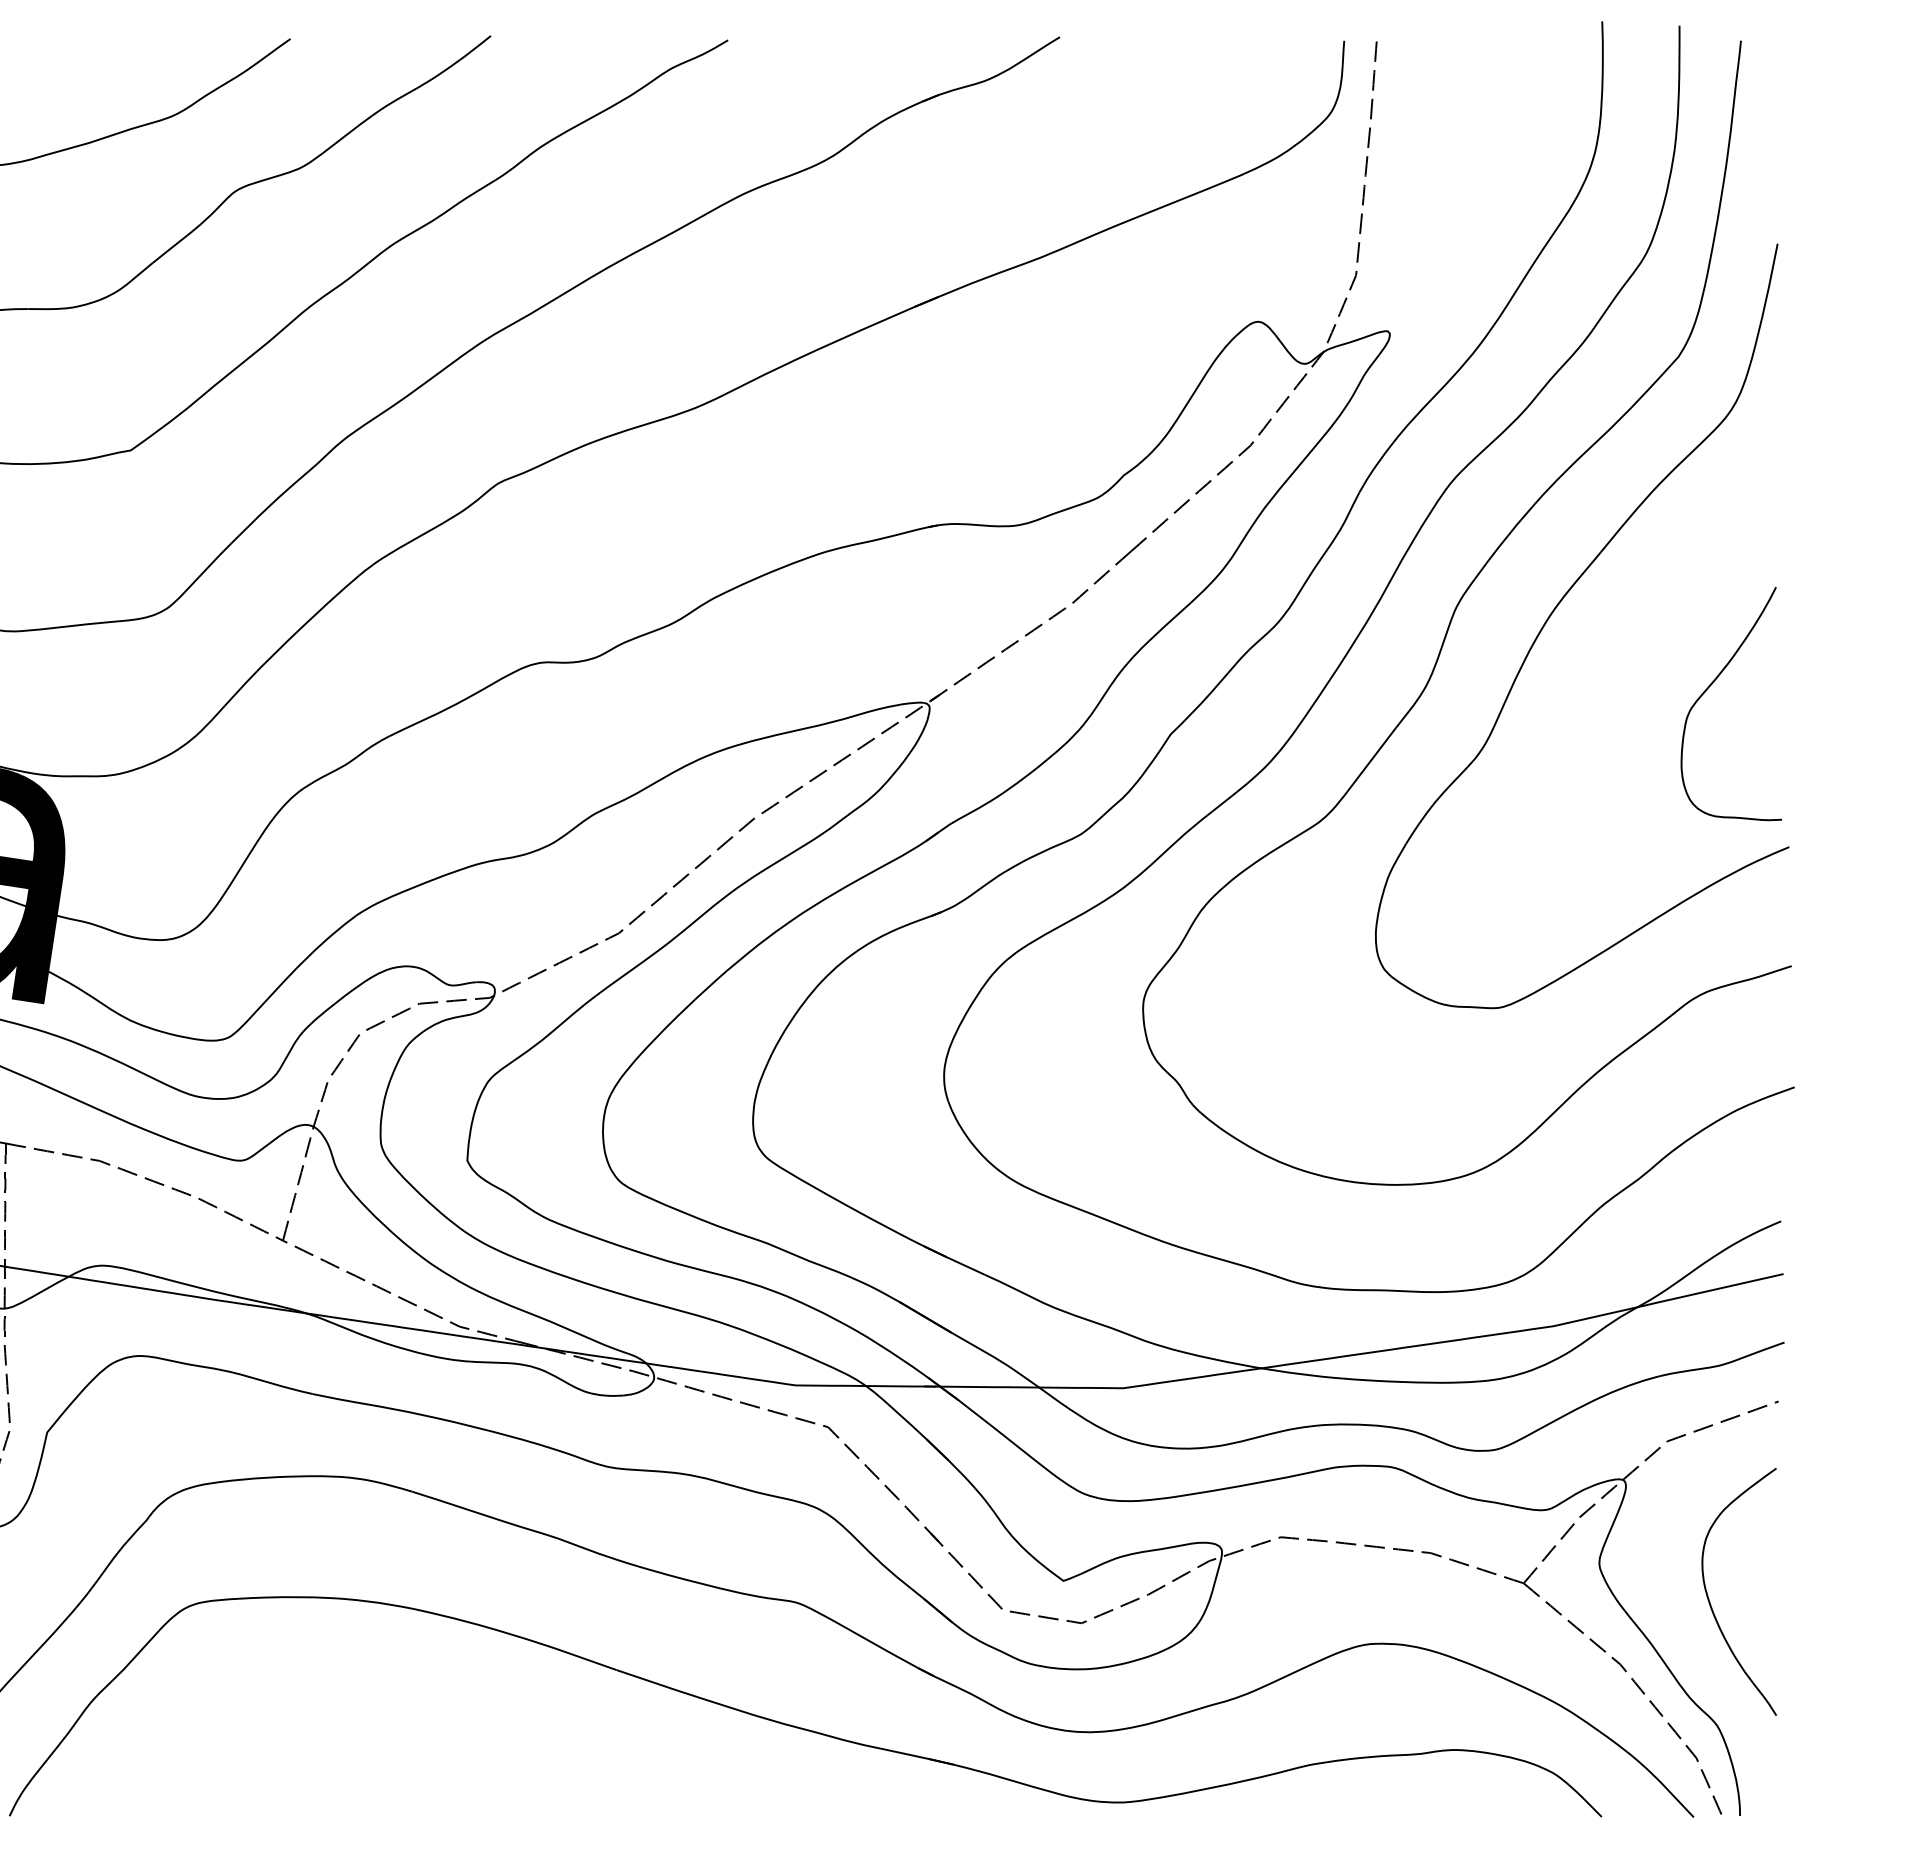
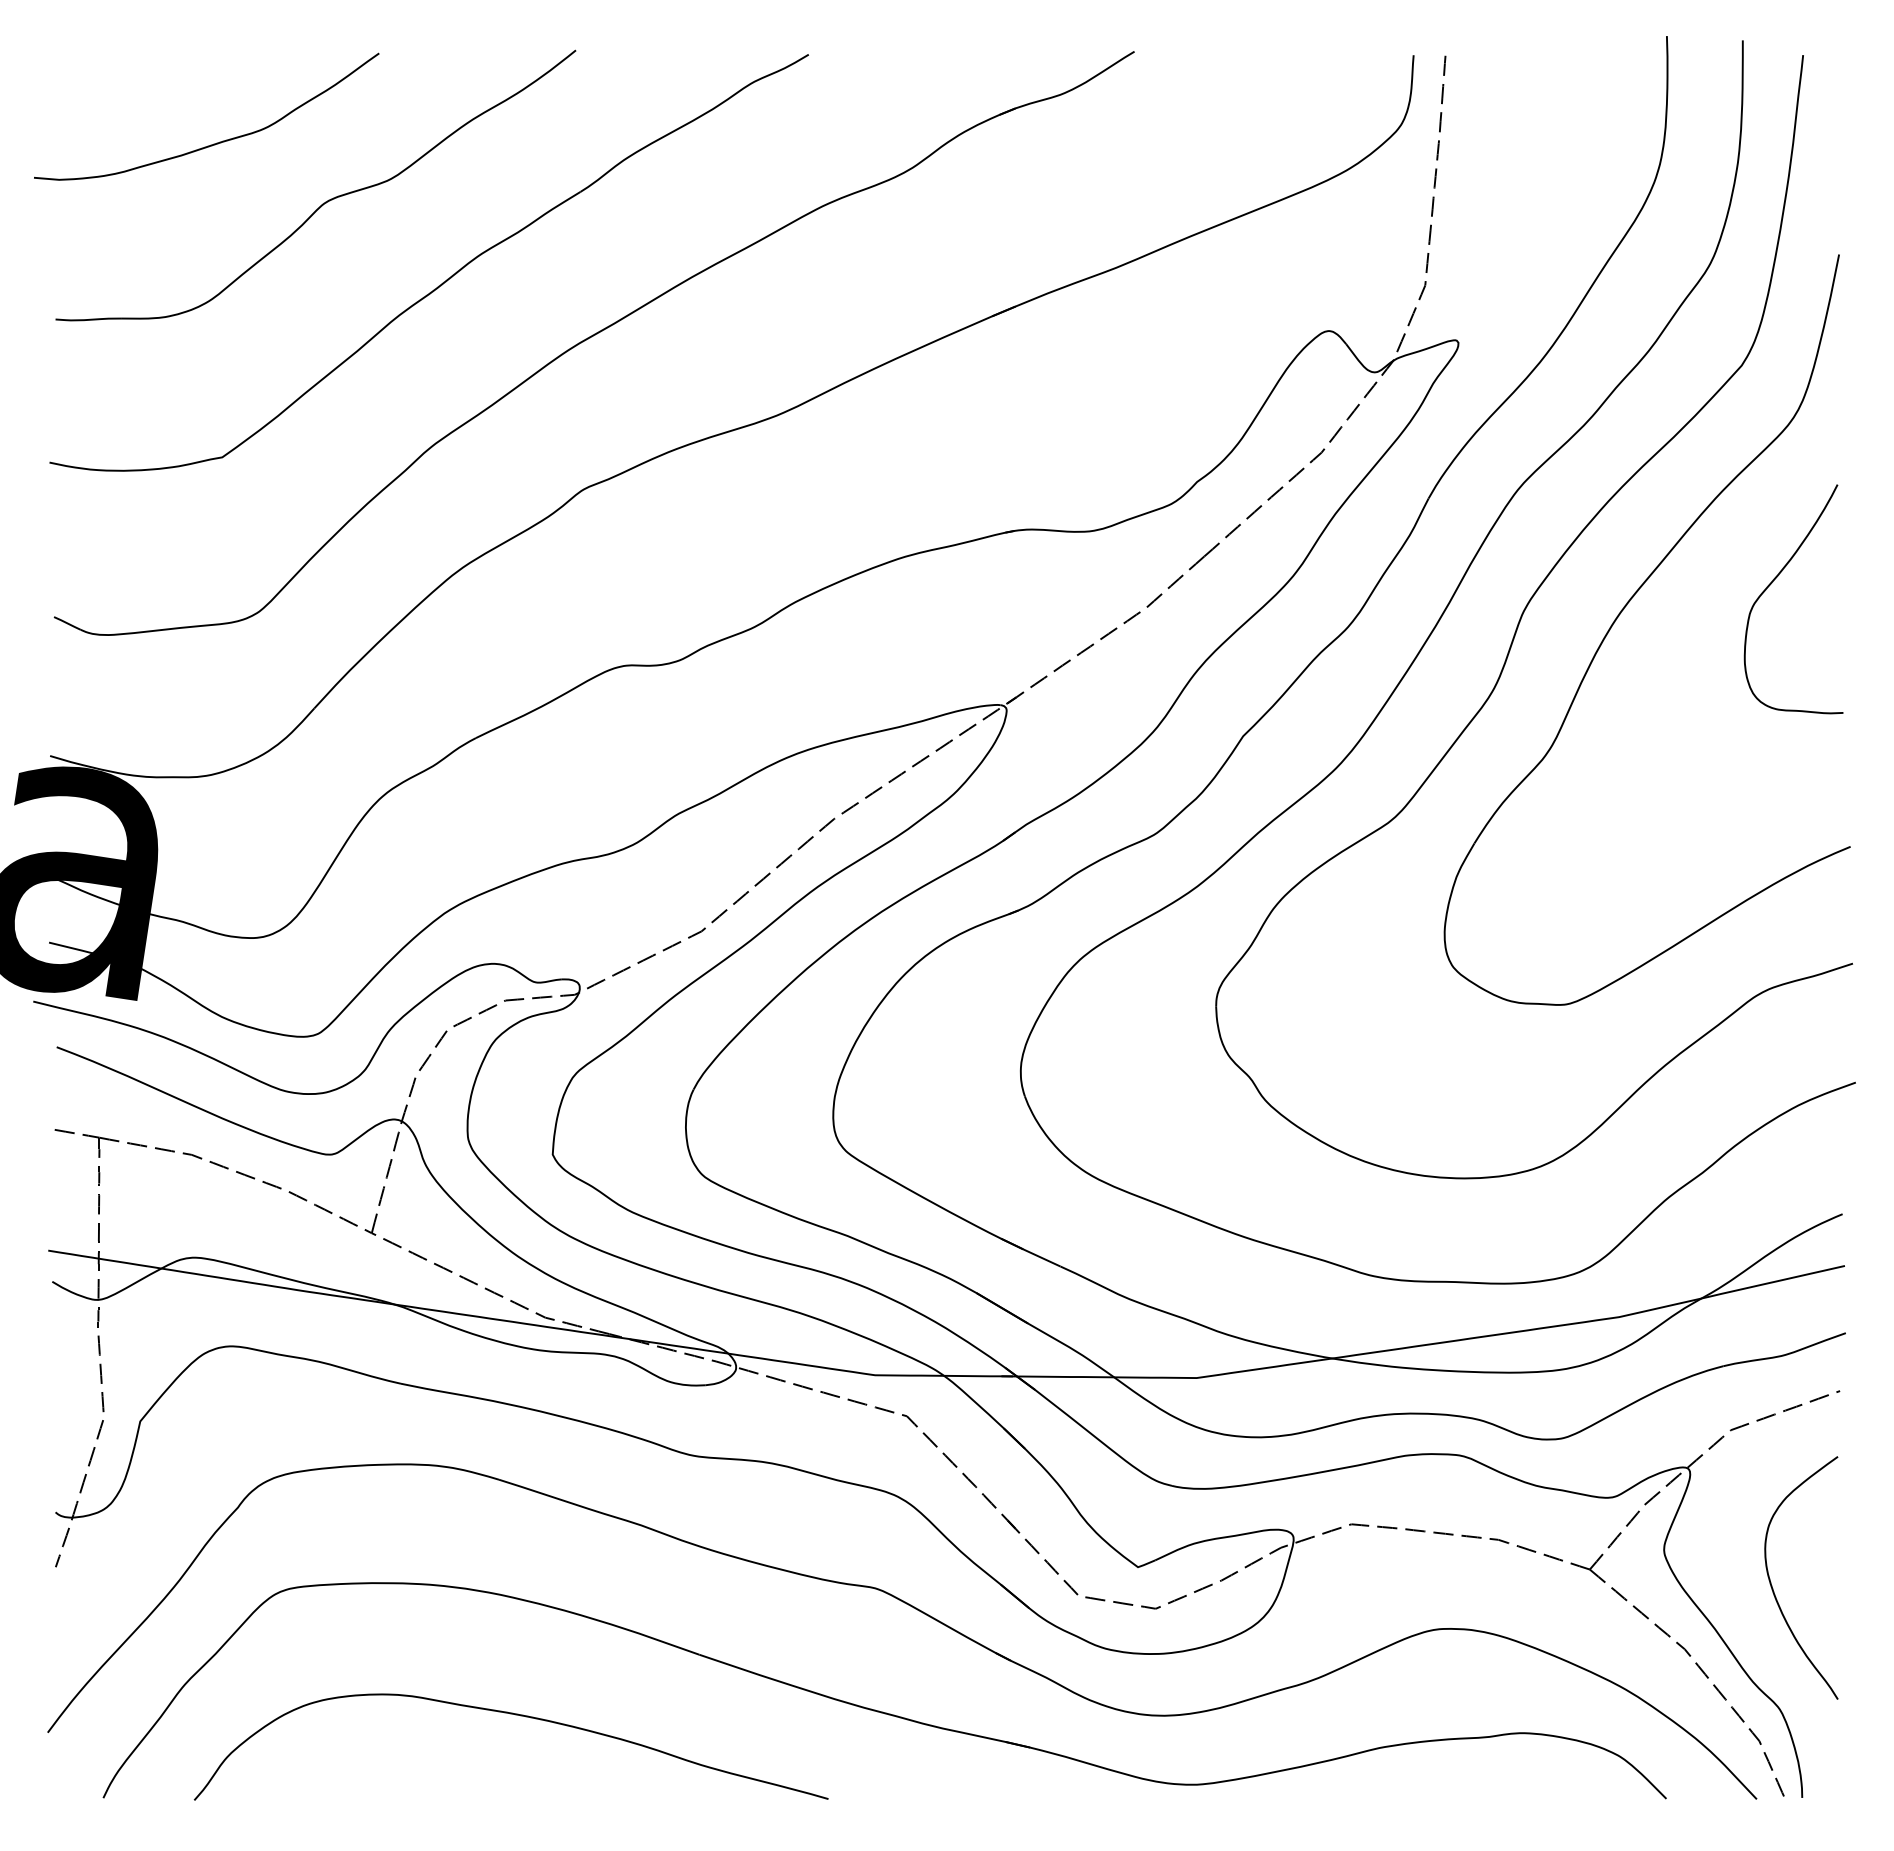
curve: (1709, 687) -> (1772, 583), moved
curve: (429, 1731) -> (515, 1715), added

